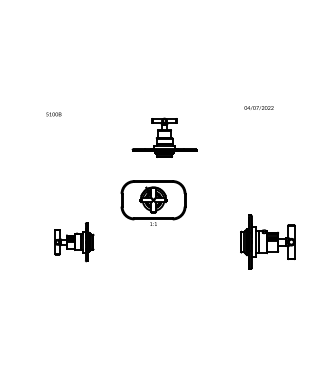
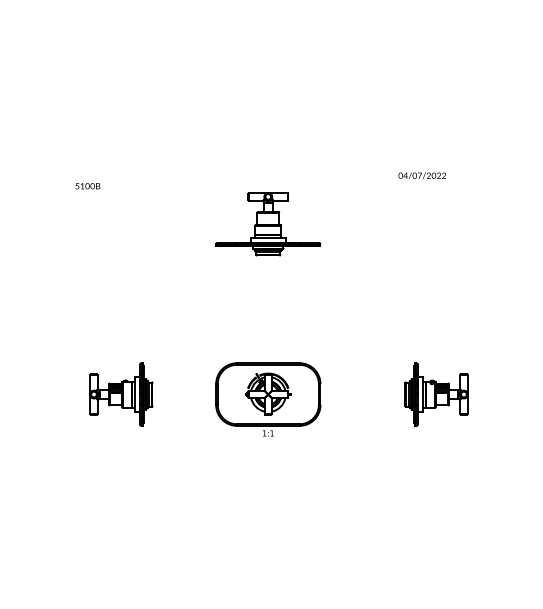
part: (153, 202) -> (268, 398), moved
part: (267, 242) -> (436, 394), size x0.71

